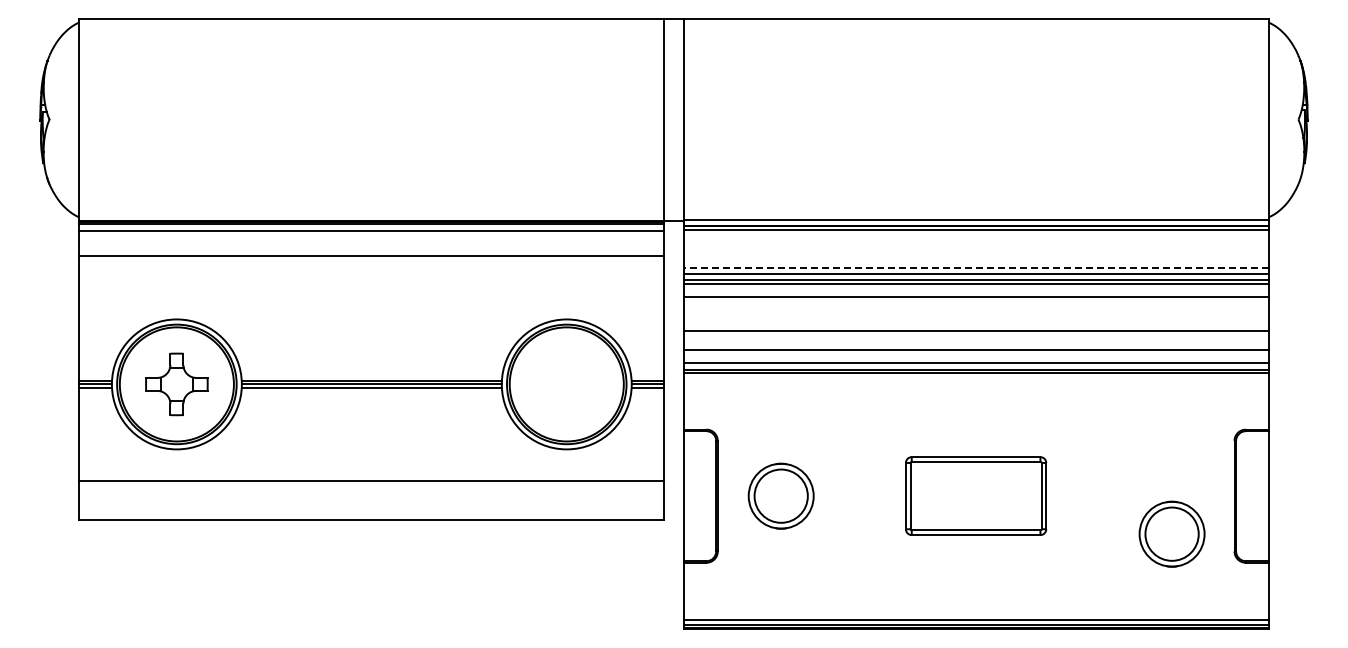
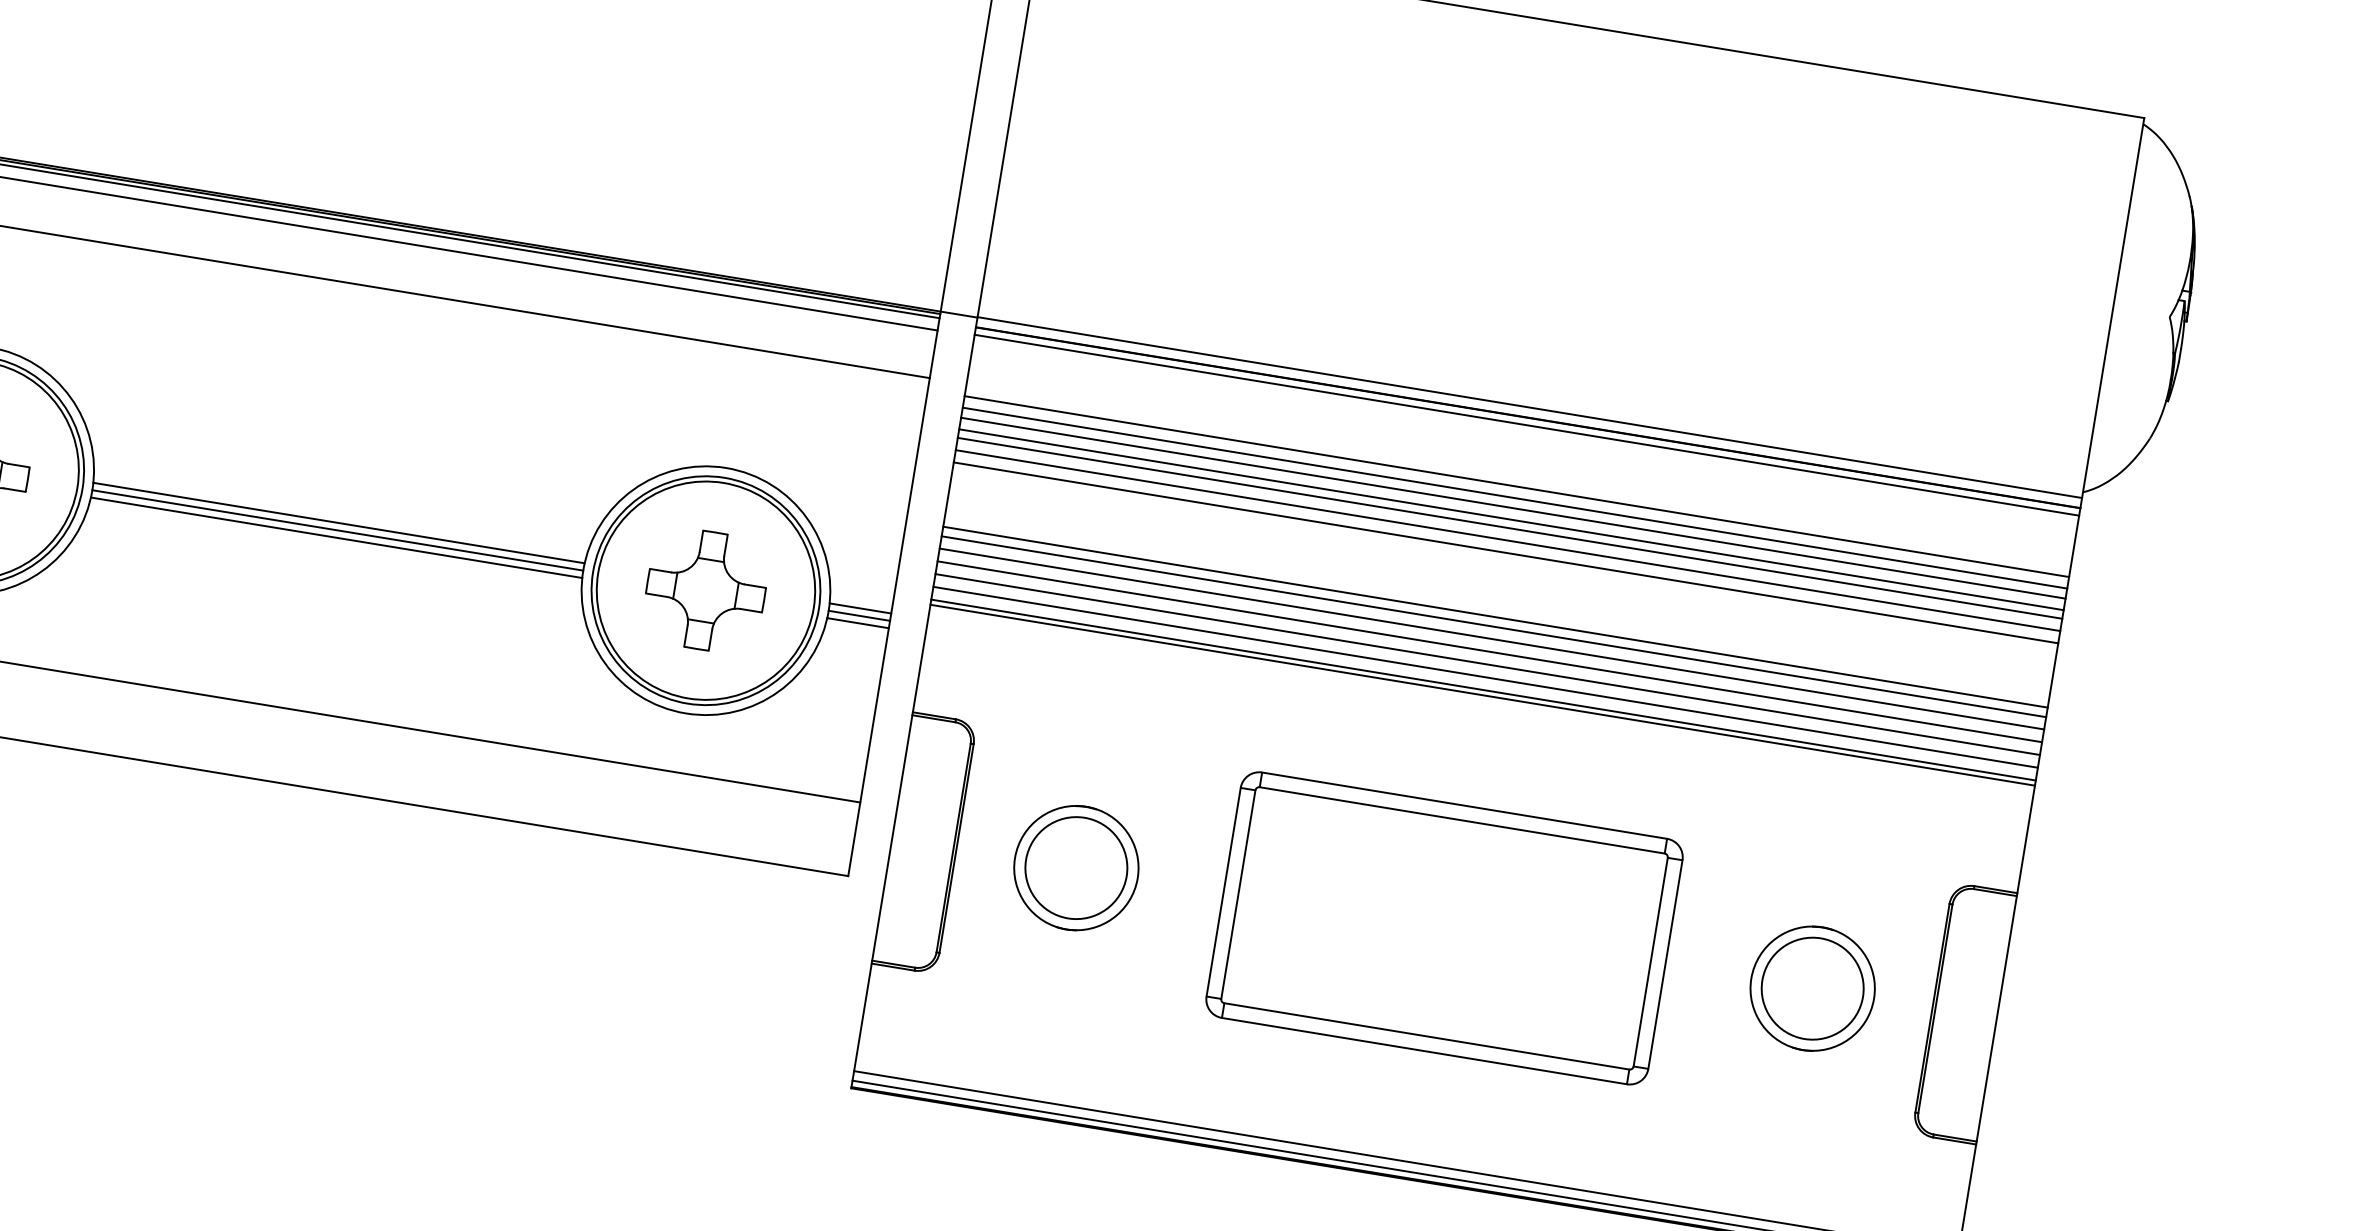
line: (975, 262) -> (1515, 486), added
line: (975, 268) -> (1513, 498), dashed -> solid
line: (975, 290) -> (1506, 539), added
line: (975, 336) -> (1492, 626), added
line: (975, 342) -> (1490, 637), added
line: (975, 356) -> (1486, 664), added
part: (566, 384) -> (705, 590), added
part: (975, 495) -> (1443, 926), size x1.67
part: (1171, 533) -> (1811, 987), moved

